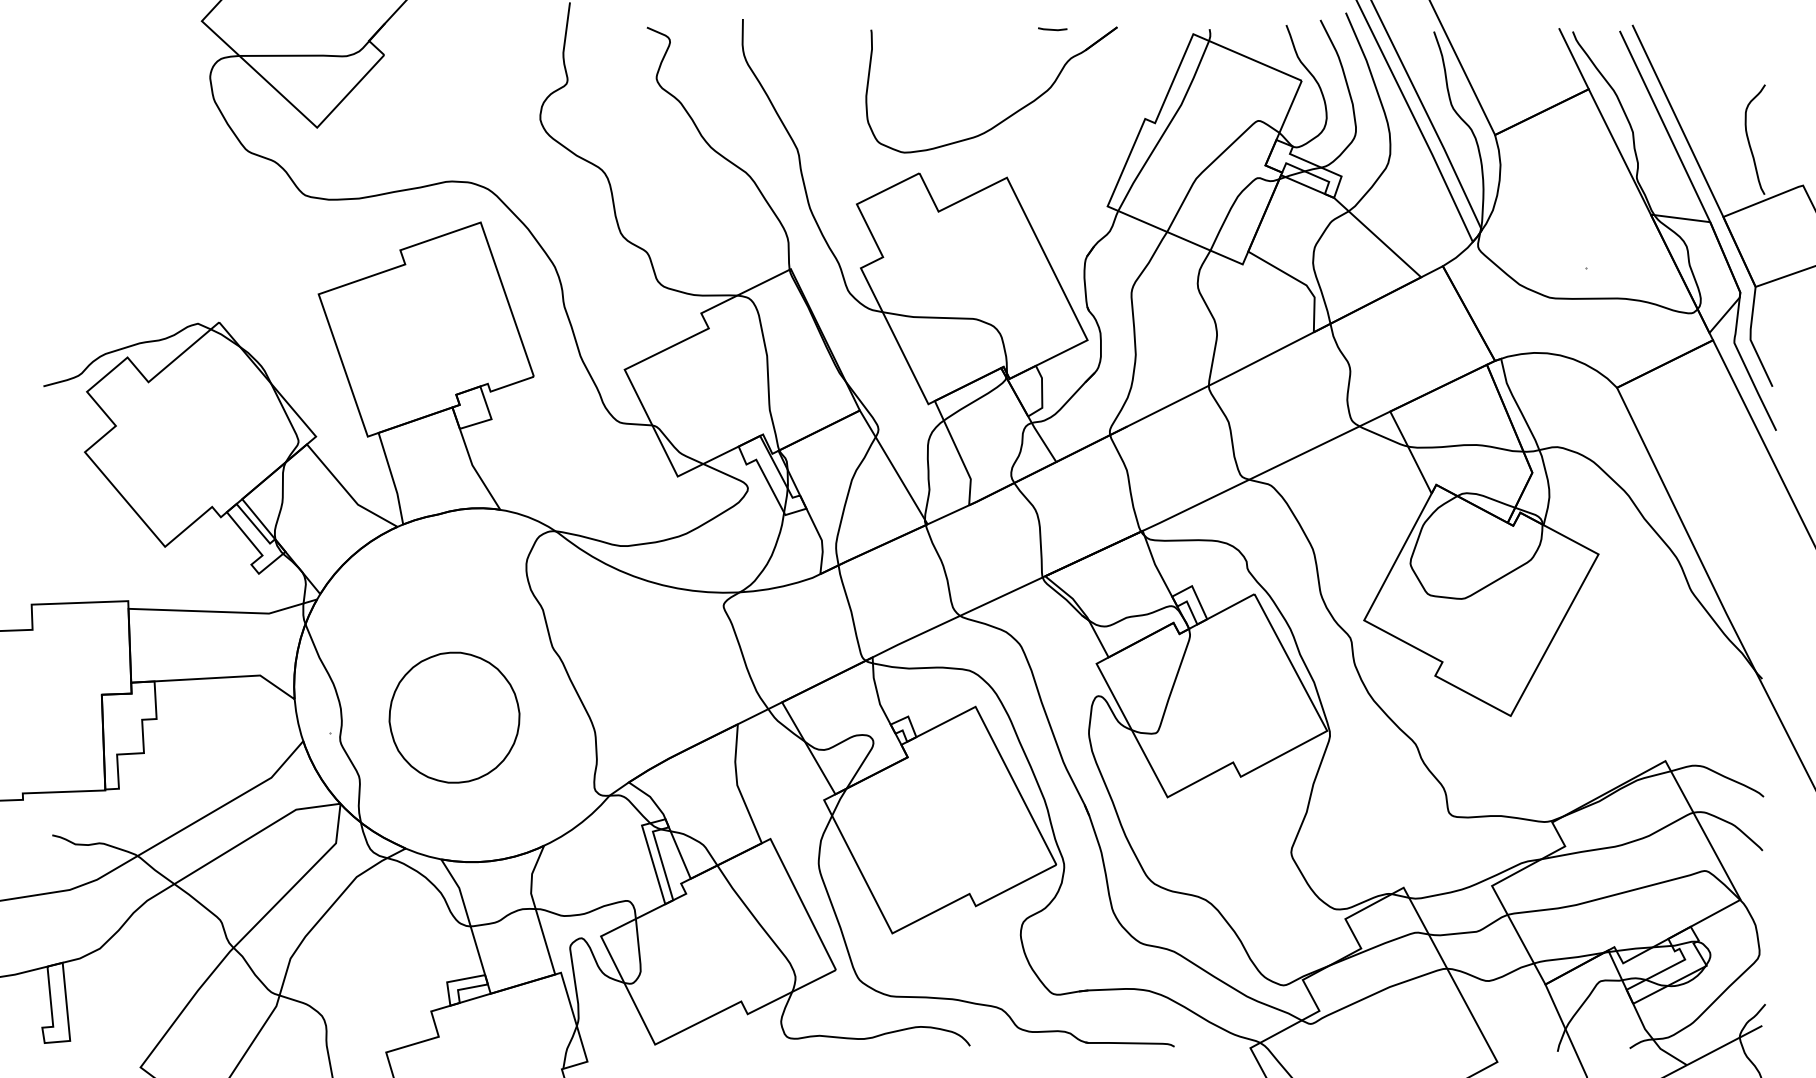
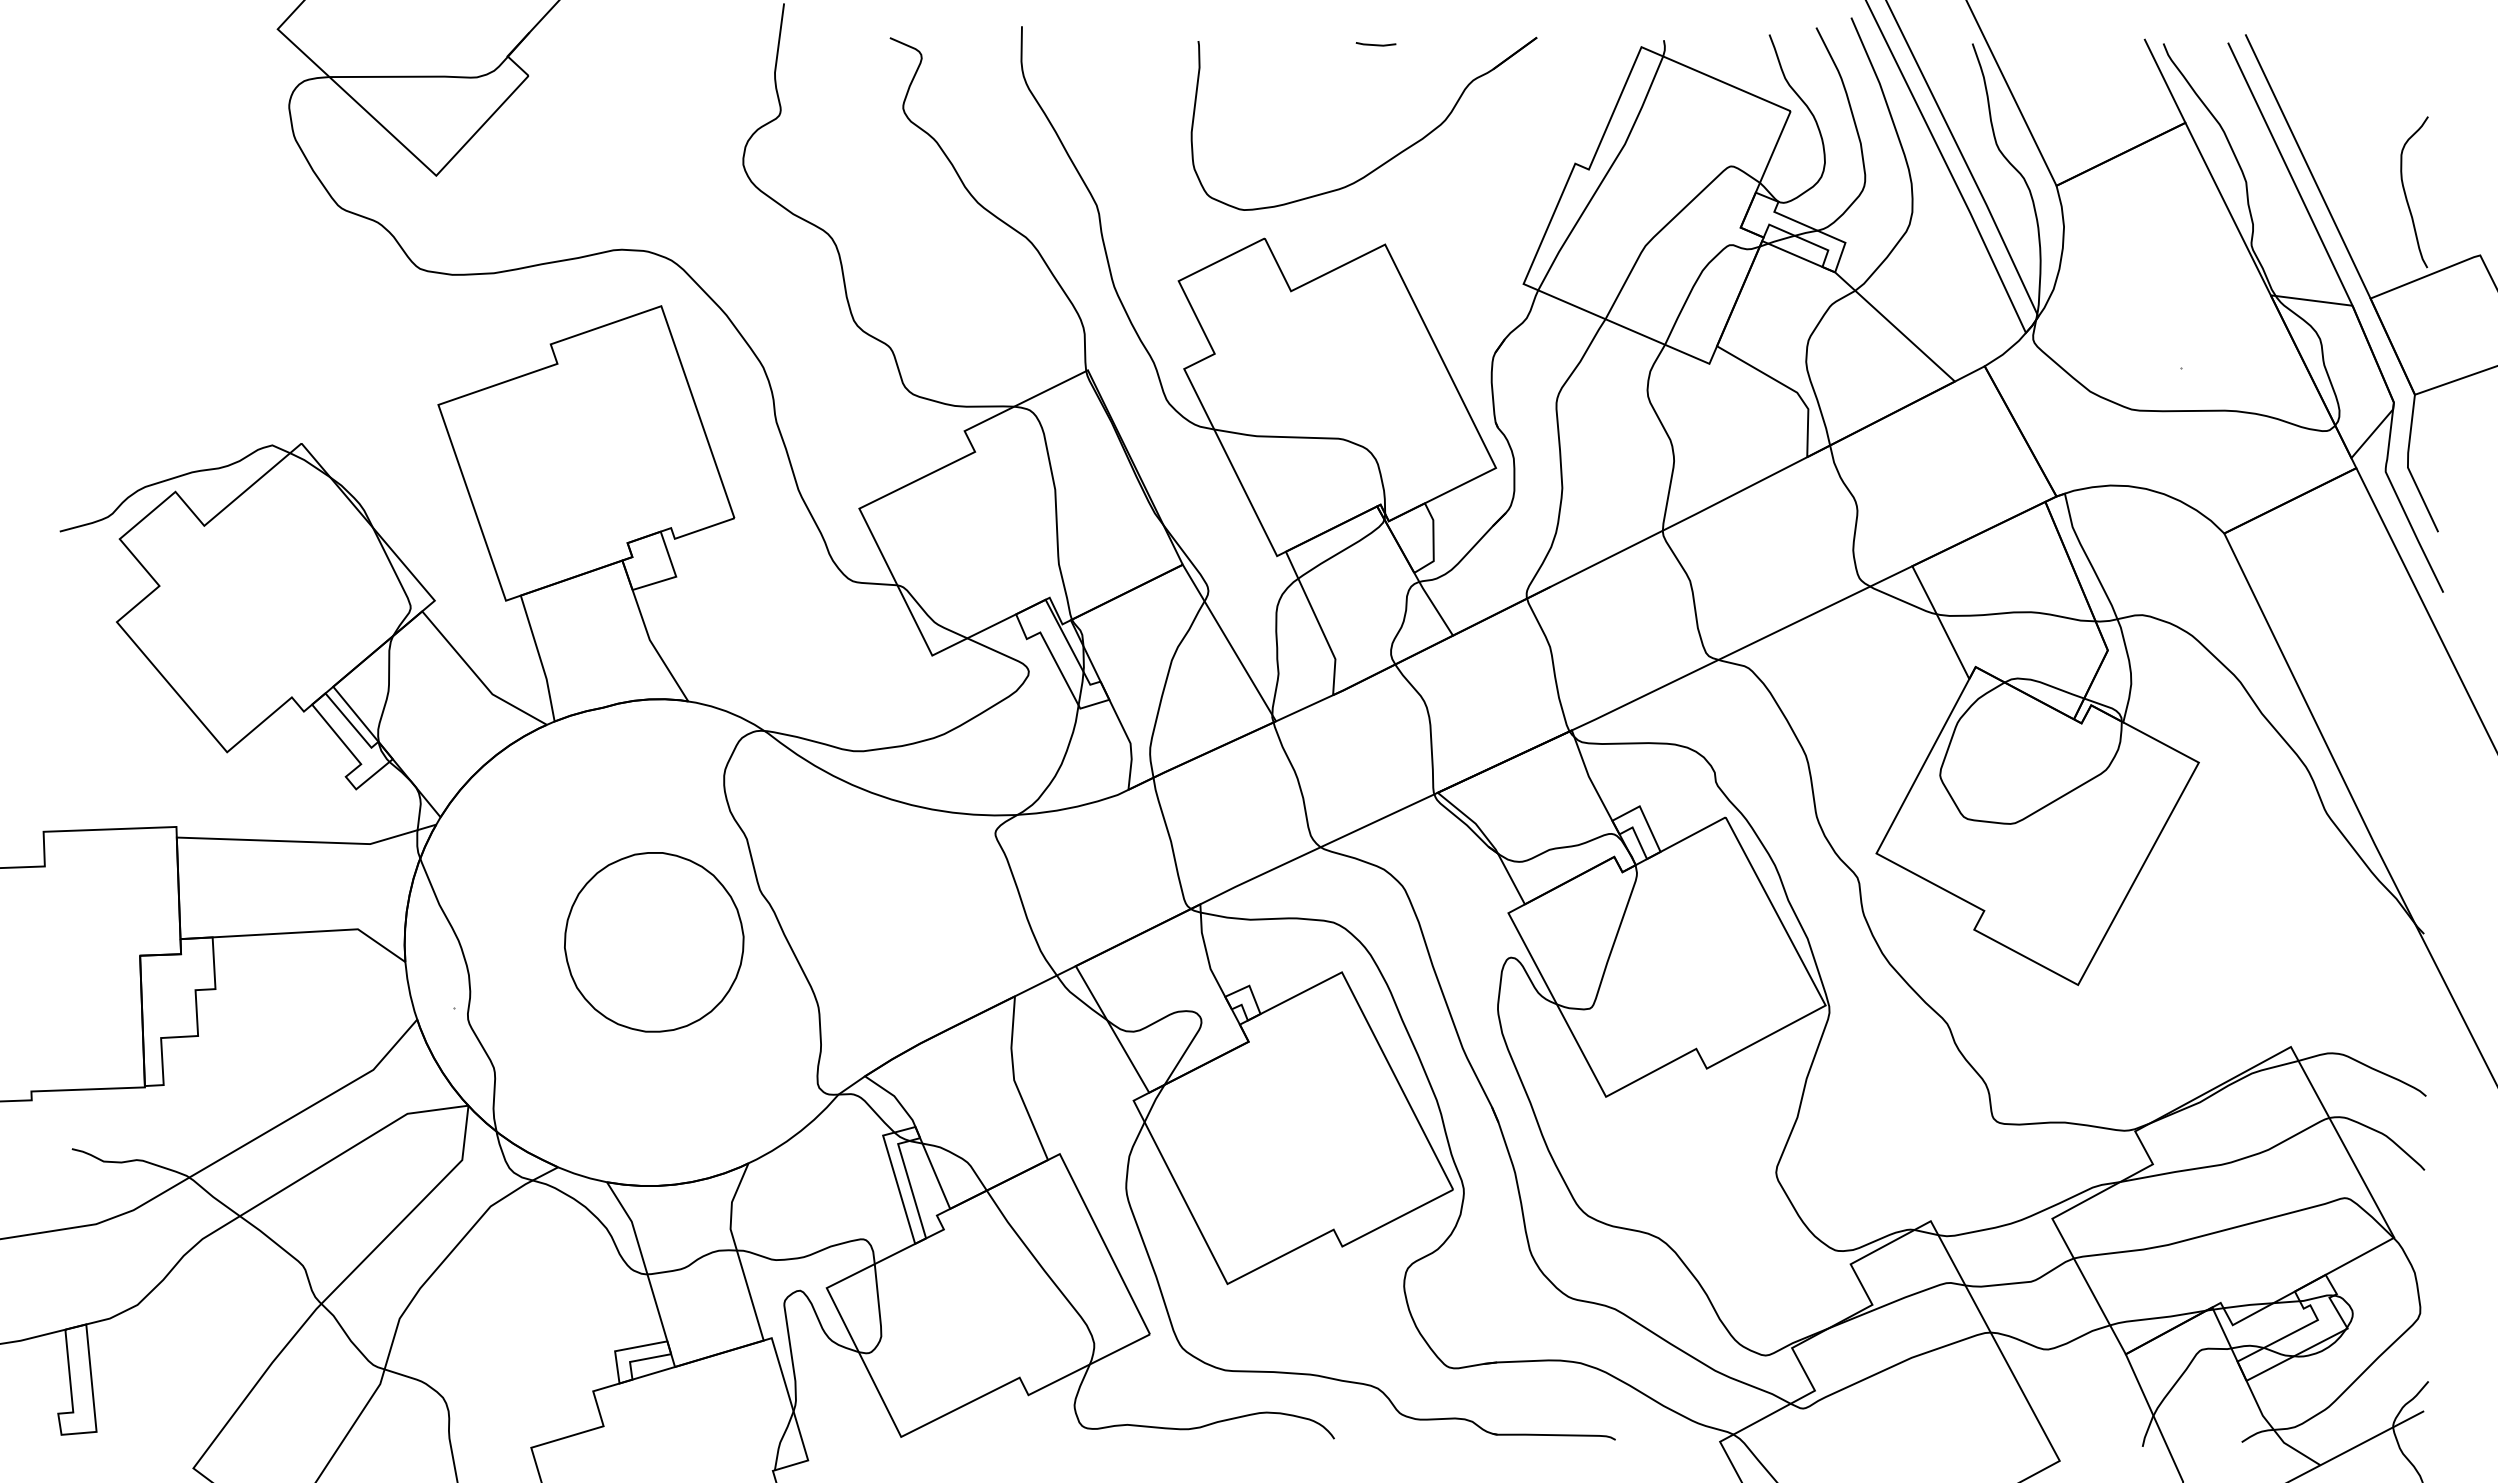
line: (1052, 29) -> (1375, 44), moved
part: (454, 717) -> (654, 942), moved

